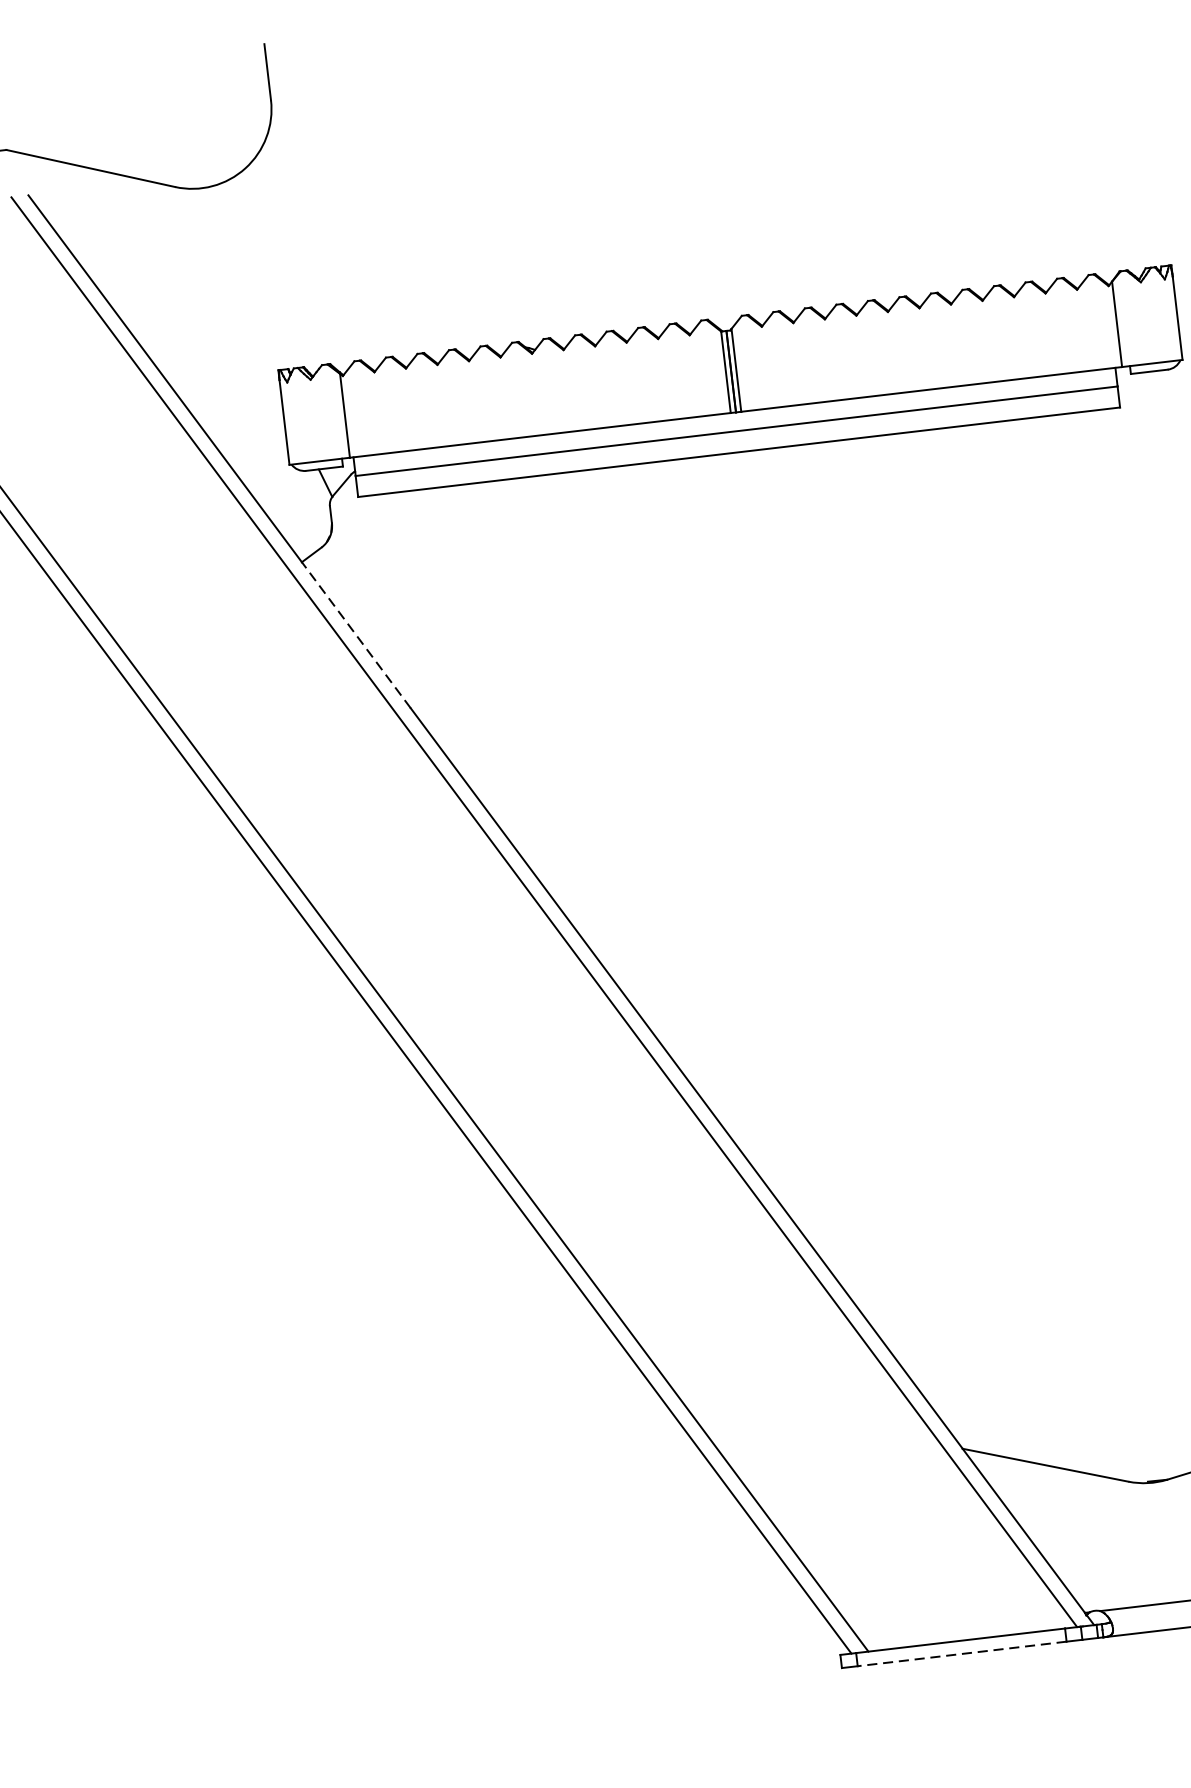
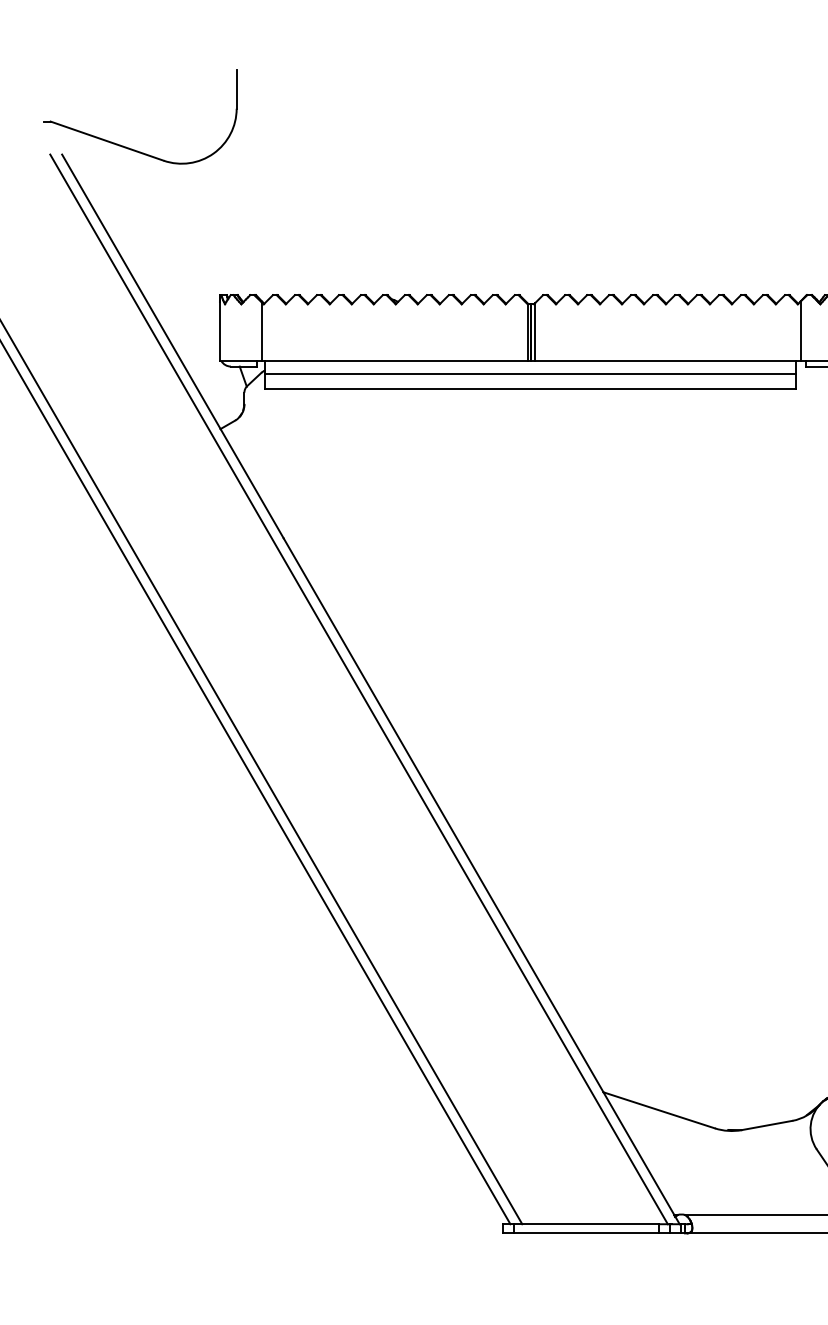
line: (355, 635) -> (251, 483), dashed -> solid
line: (962, 1654) -> (586, 1233), dashed -> solid

